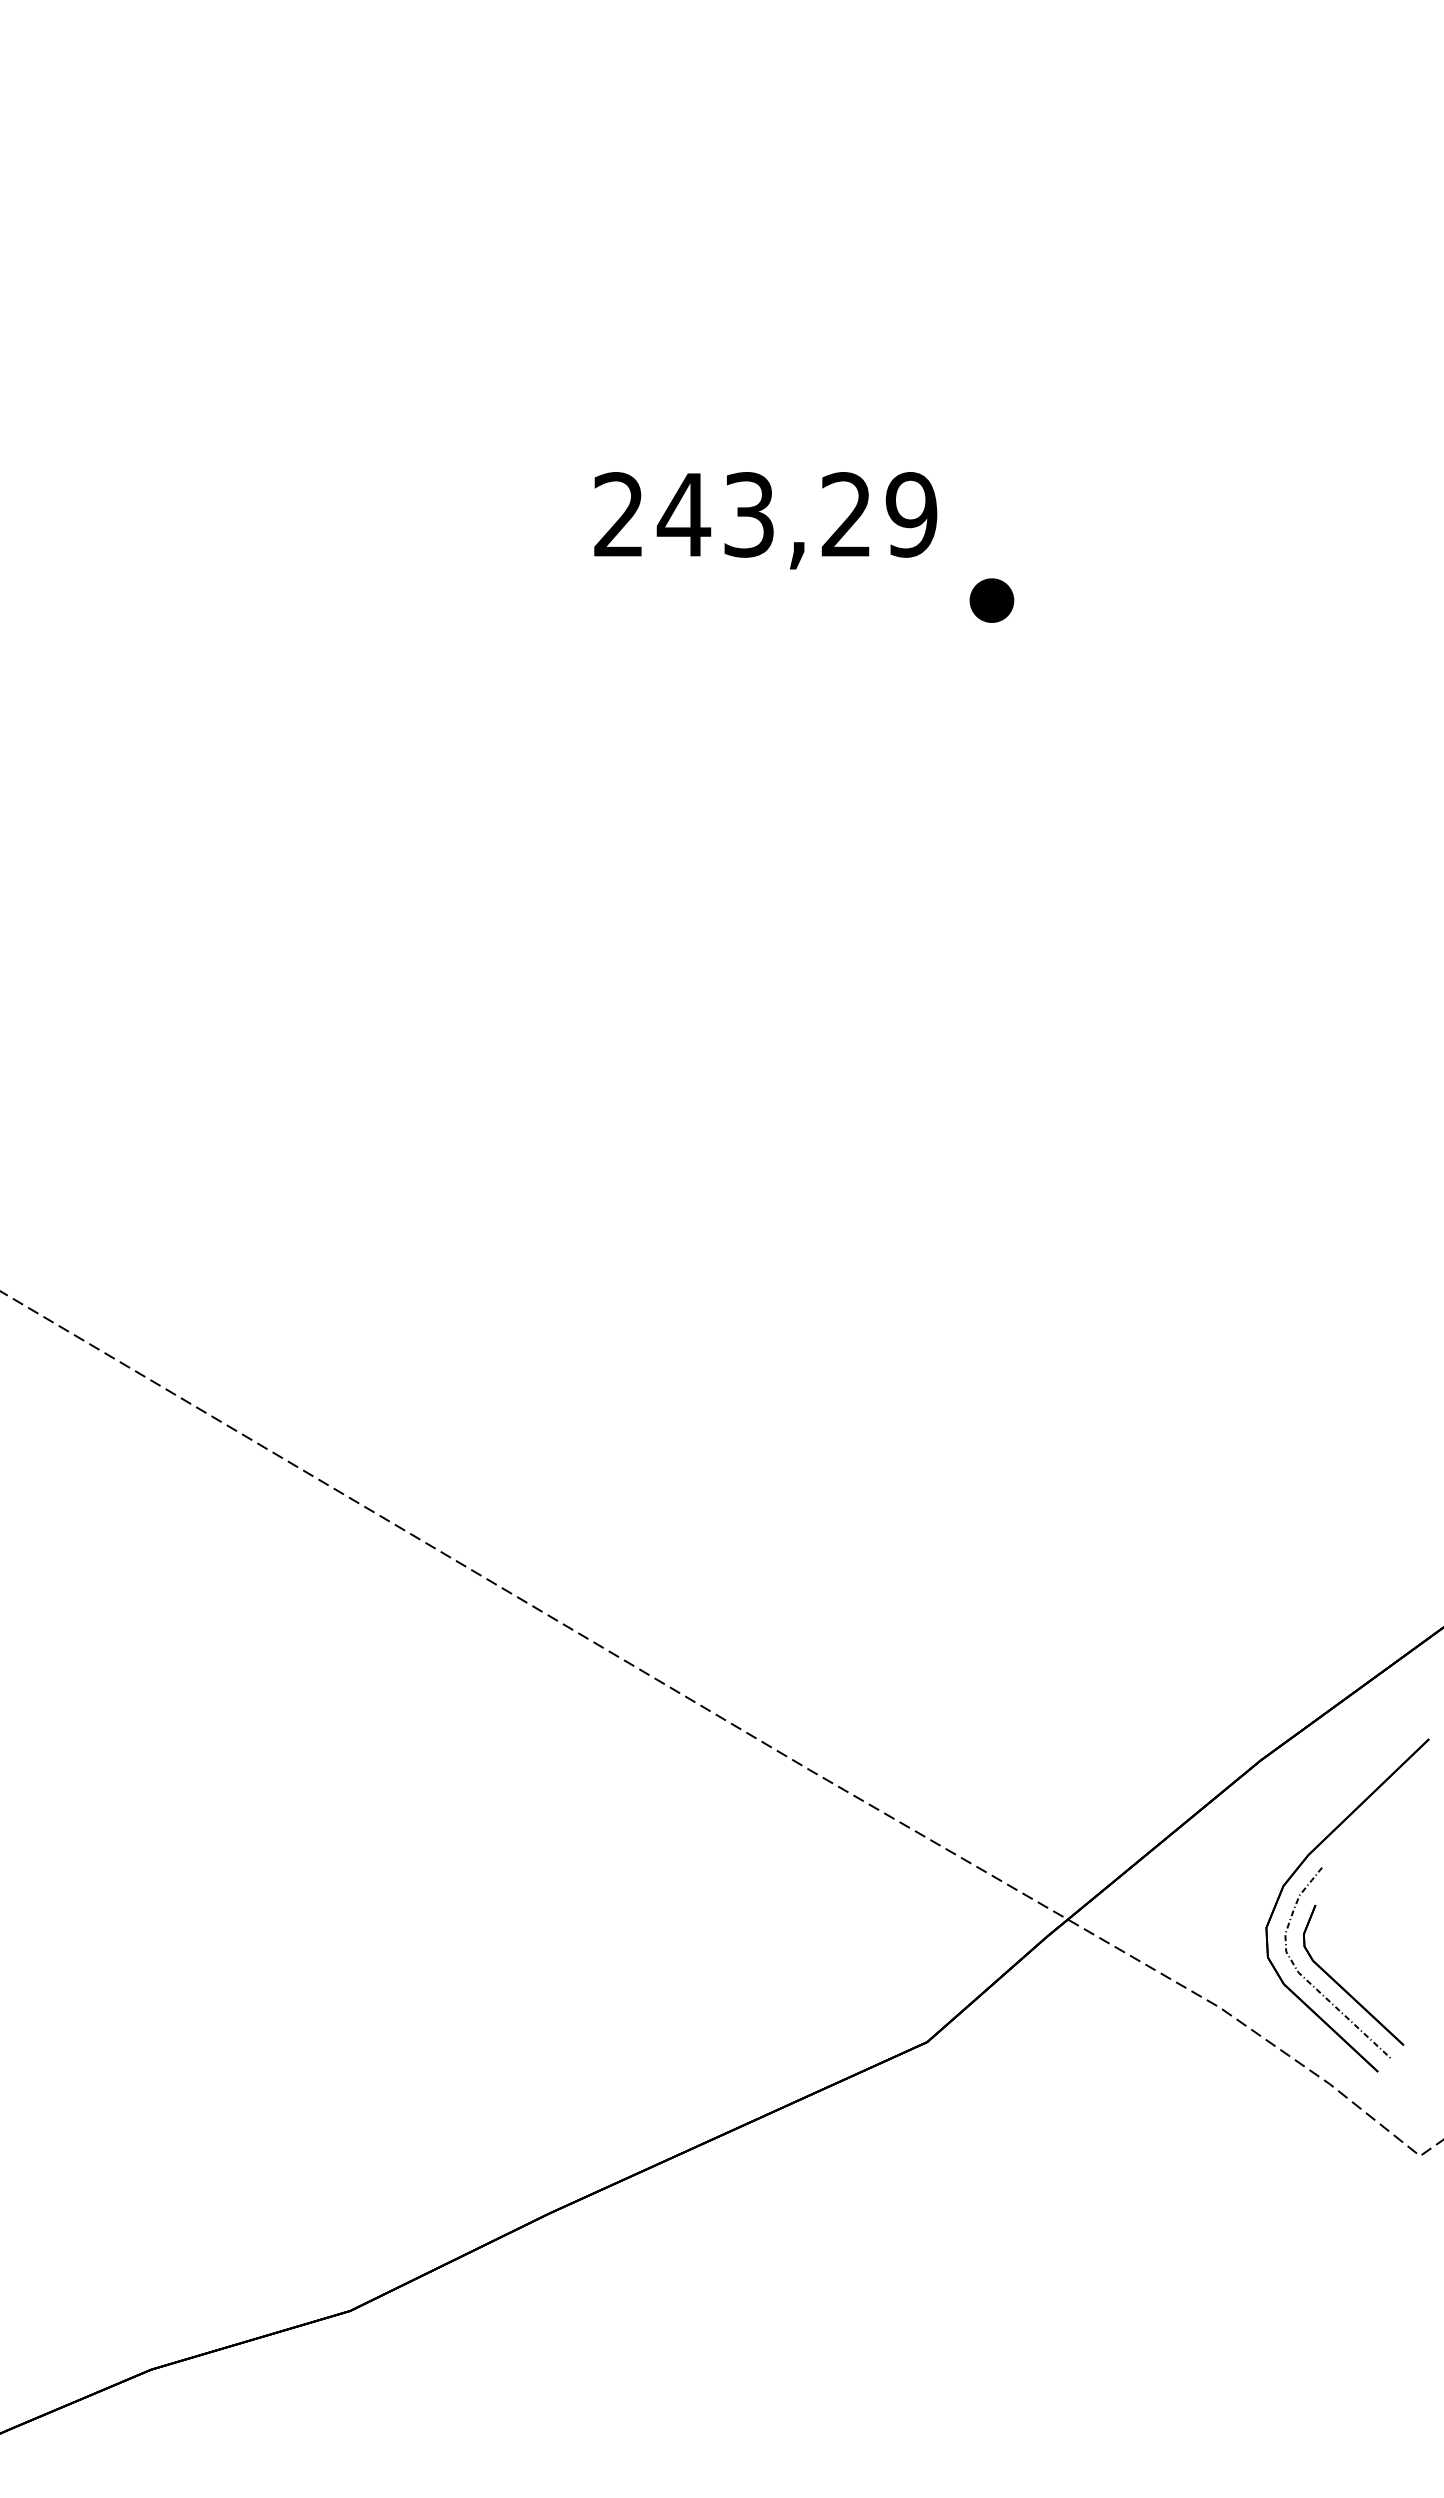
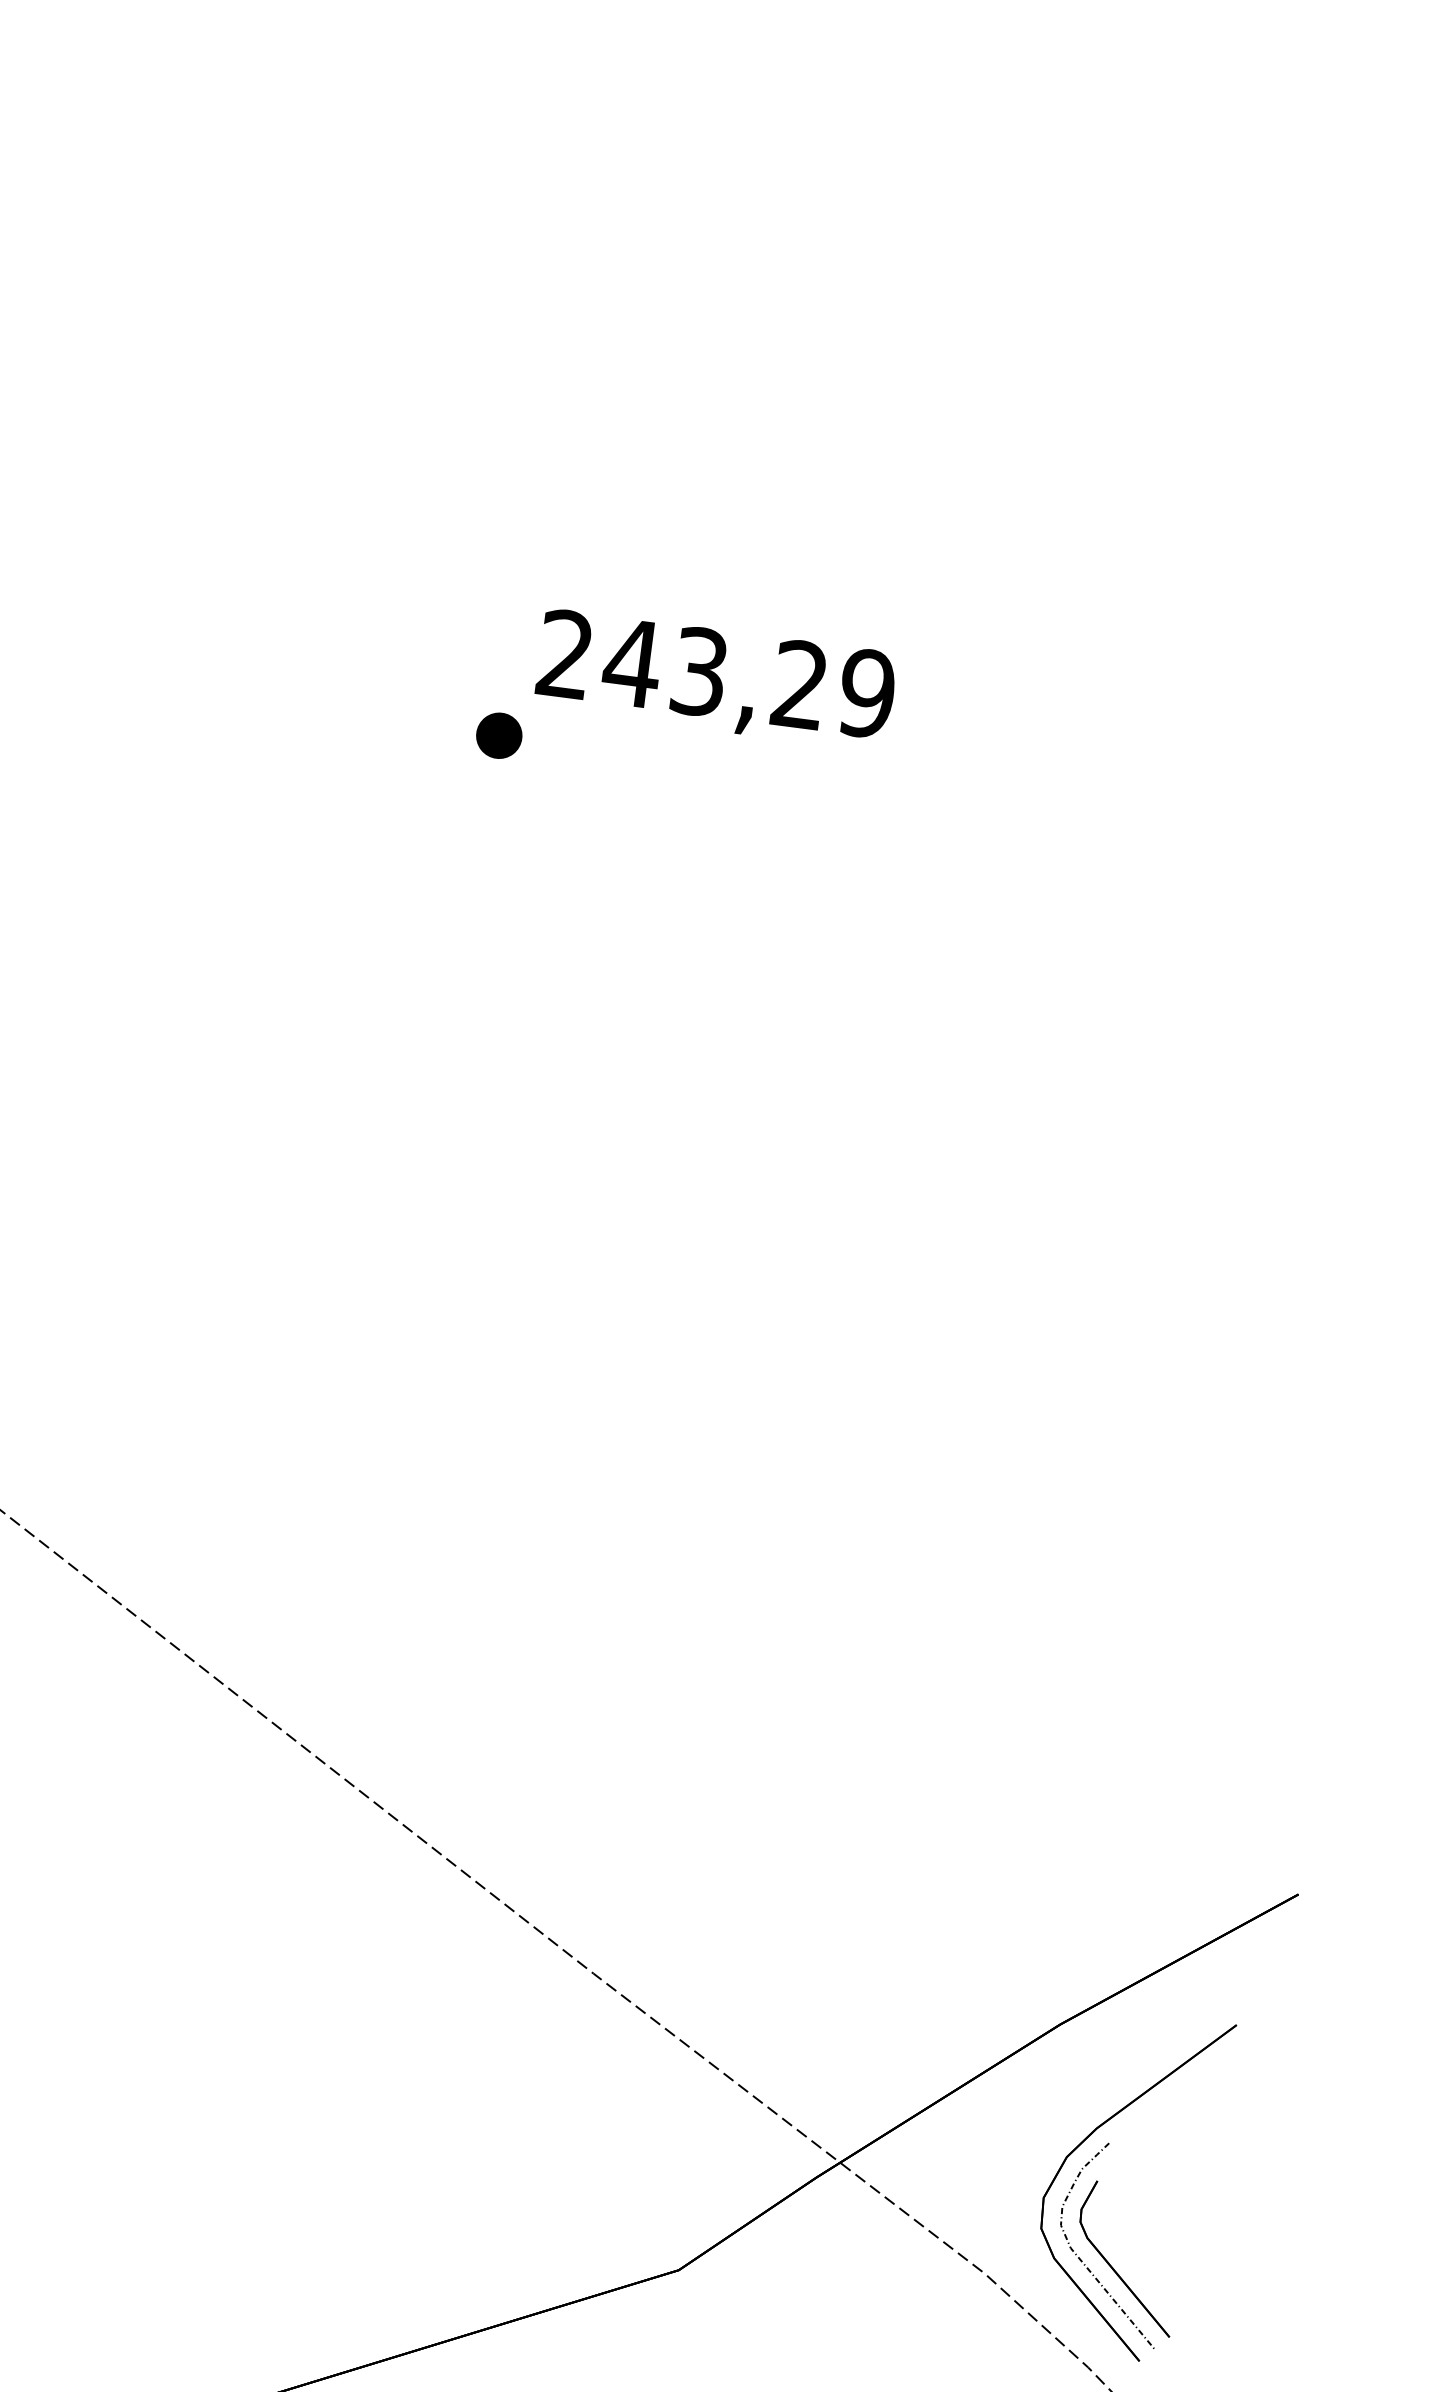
part: (991, 600) -> (498, 735), moved

